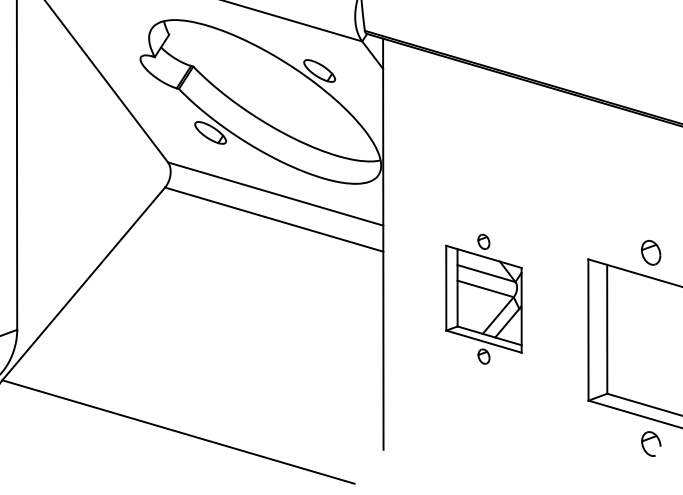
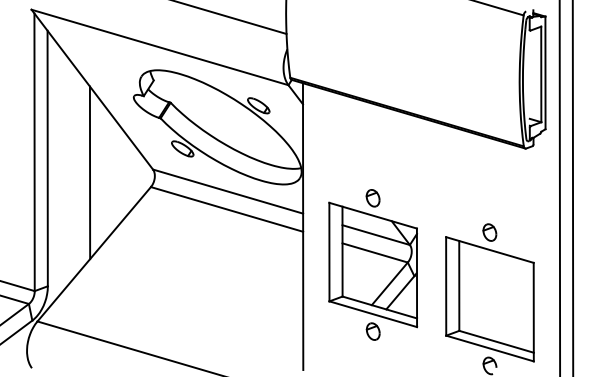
line: (76, 166) -> (89, 172), added
part: (484, 298) -> (373, 264), size x1.67

